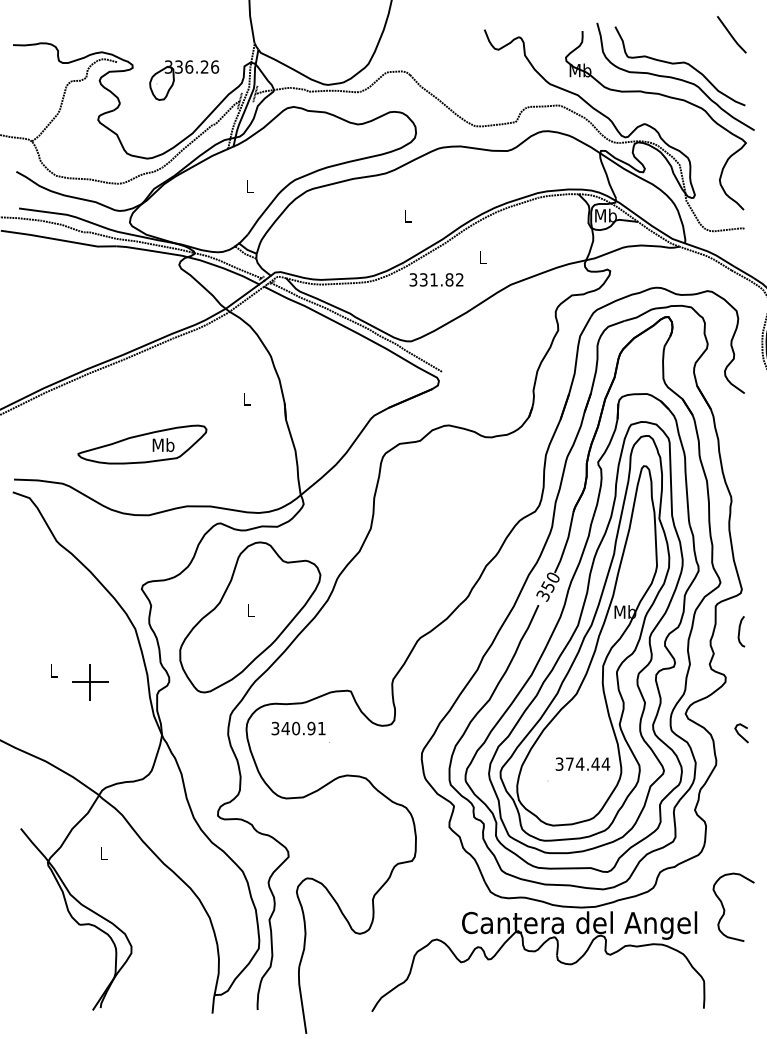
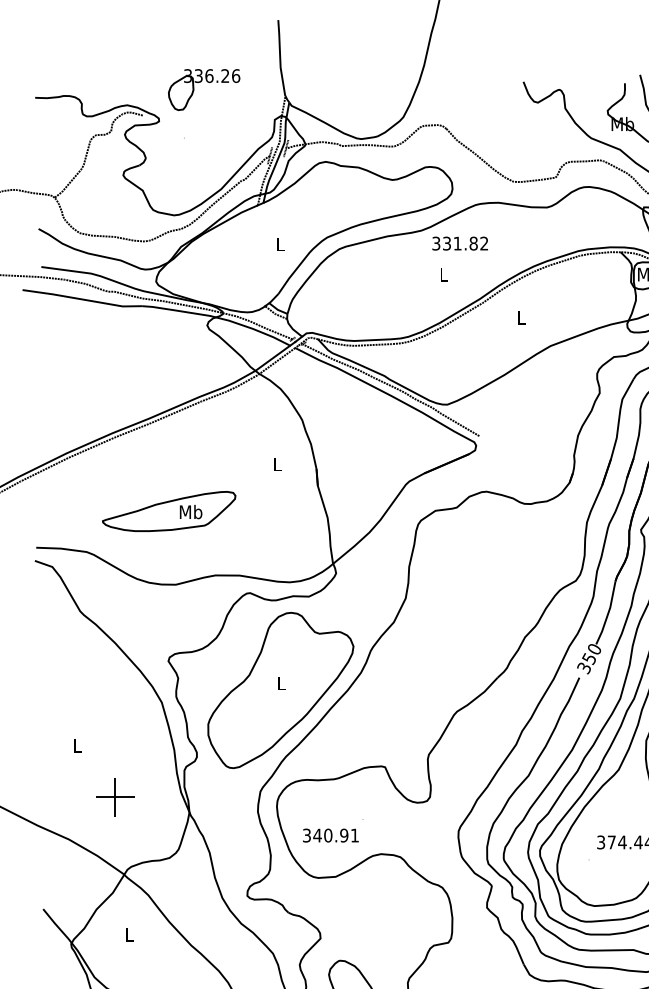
part: (187, 73) -> (207, 82), moved
text: (436, 279) -> (460, 243), moved
part: (90, 682) -> (115, 797), moved
text: (298, 728) -> (330, 835), moved

